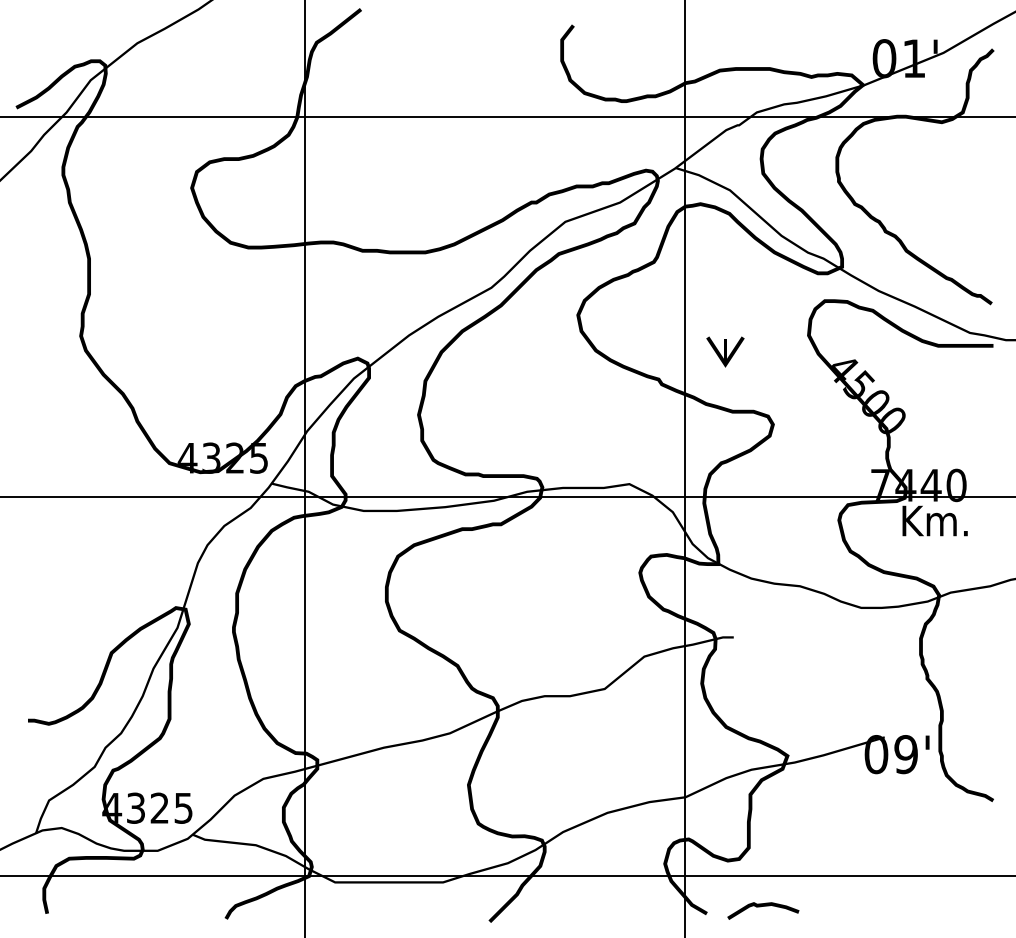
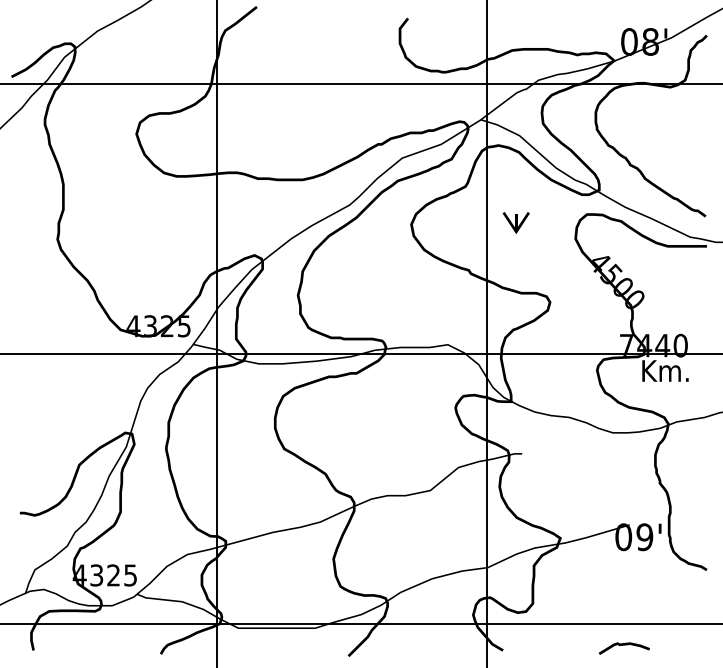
text: (913, 58) -> (650, 41), 01' -> 08'
part: (725, 351) -> (516, 222), moved
curve: (763, 906) -> (624, 645), moved

